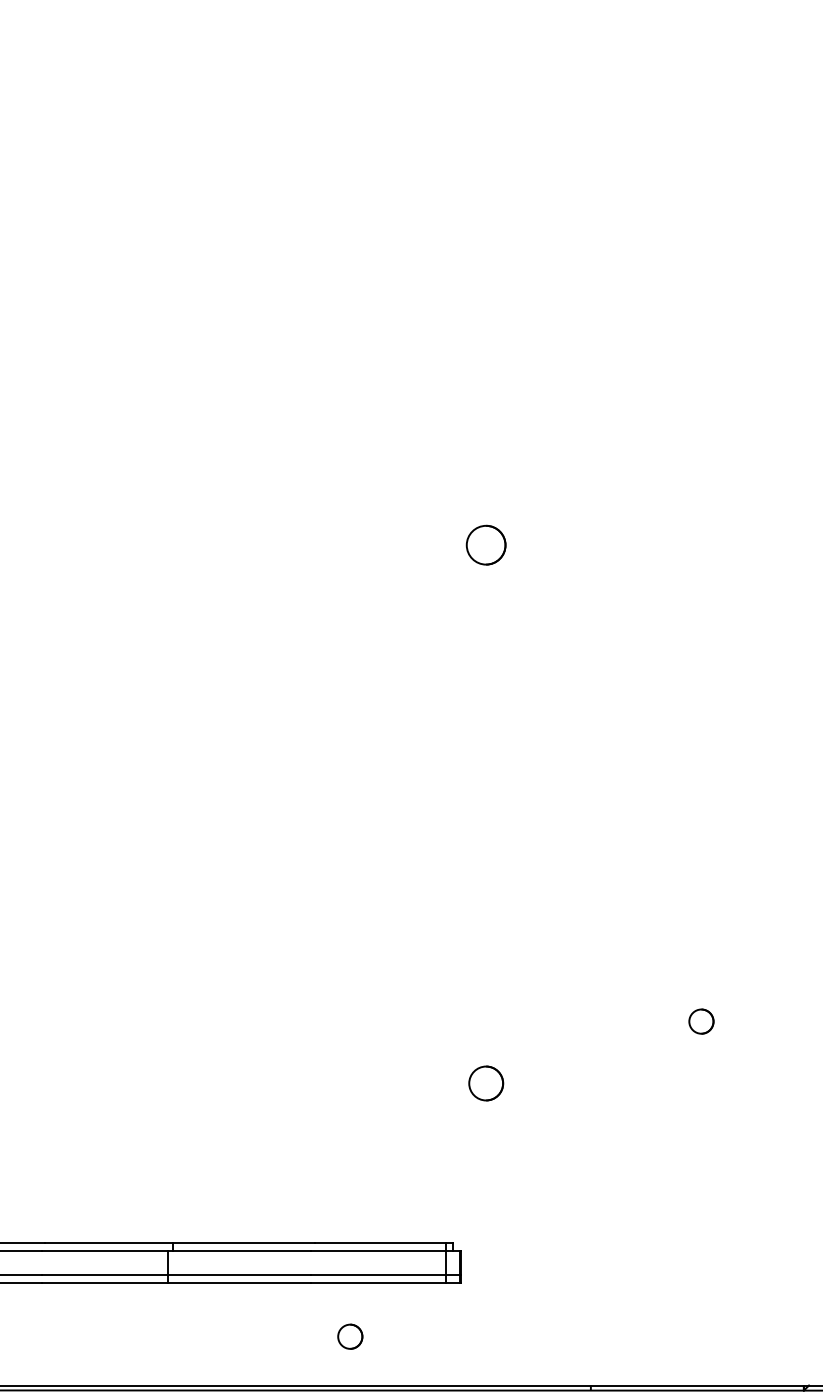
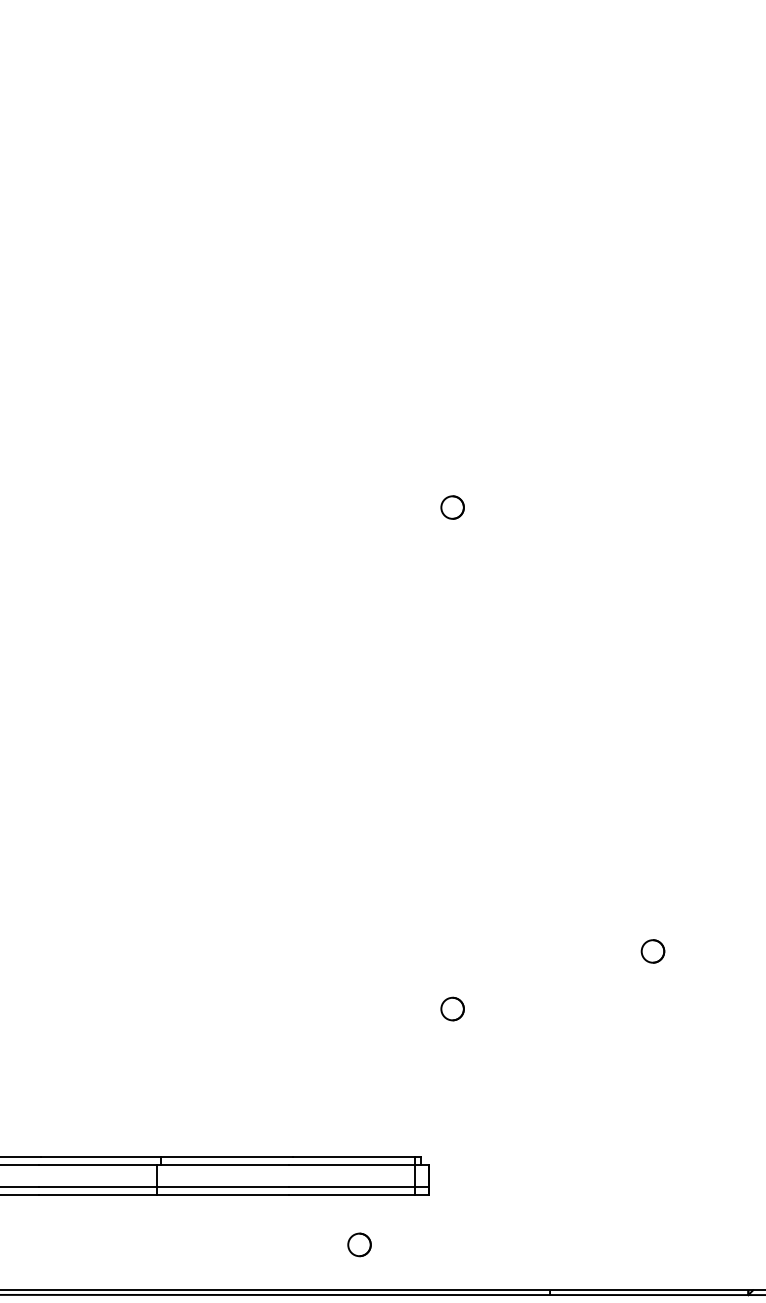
circle: (486, 544) -> (452, 507), size x0.62
circle: (486, 1083) -> (452, 1009), size x0.71
circle: (350, 1336) -> (359, 1244), moved

